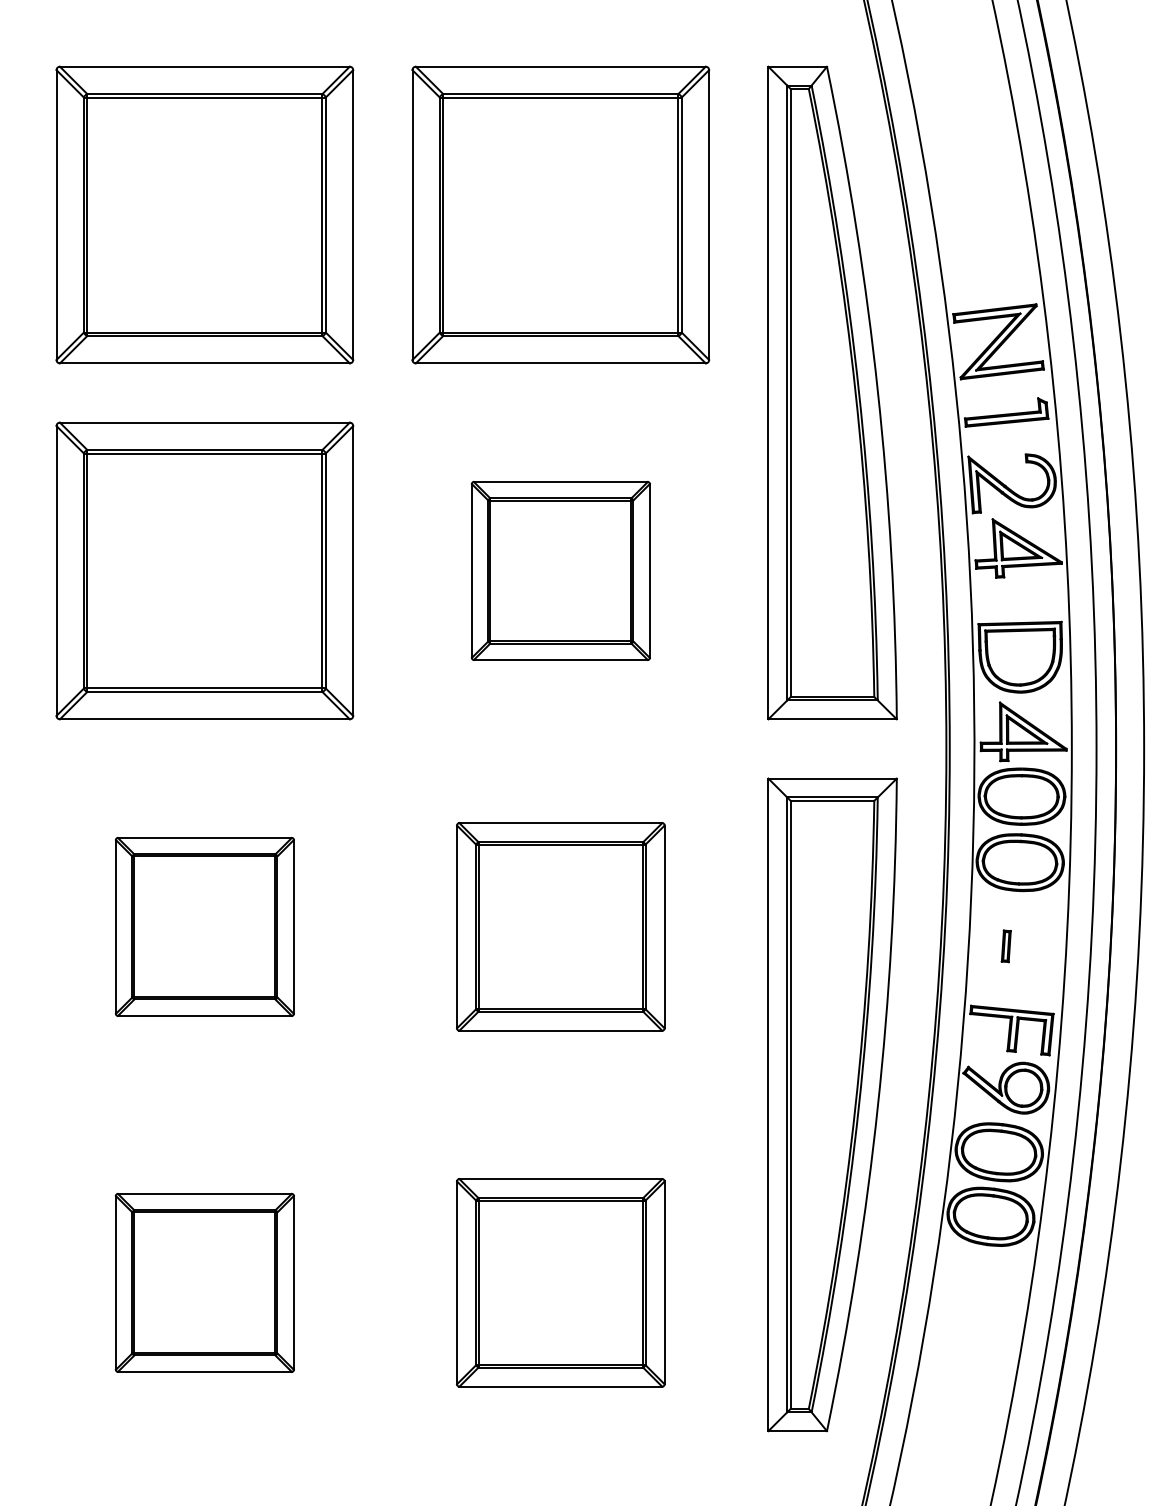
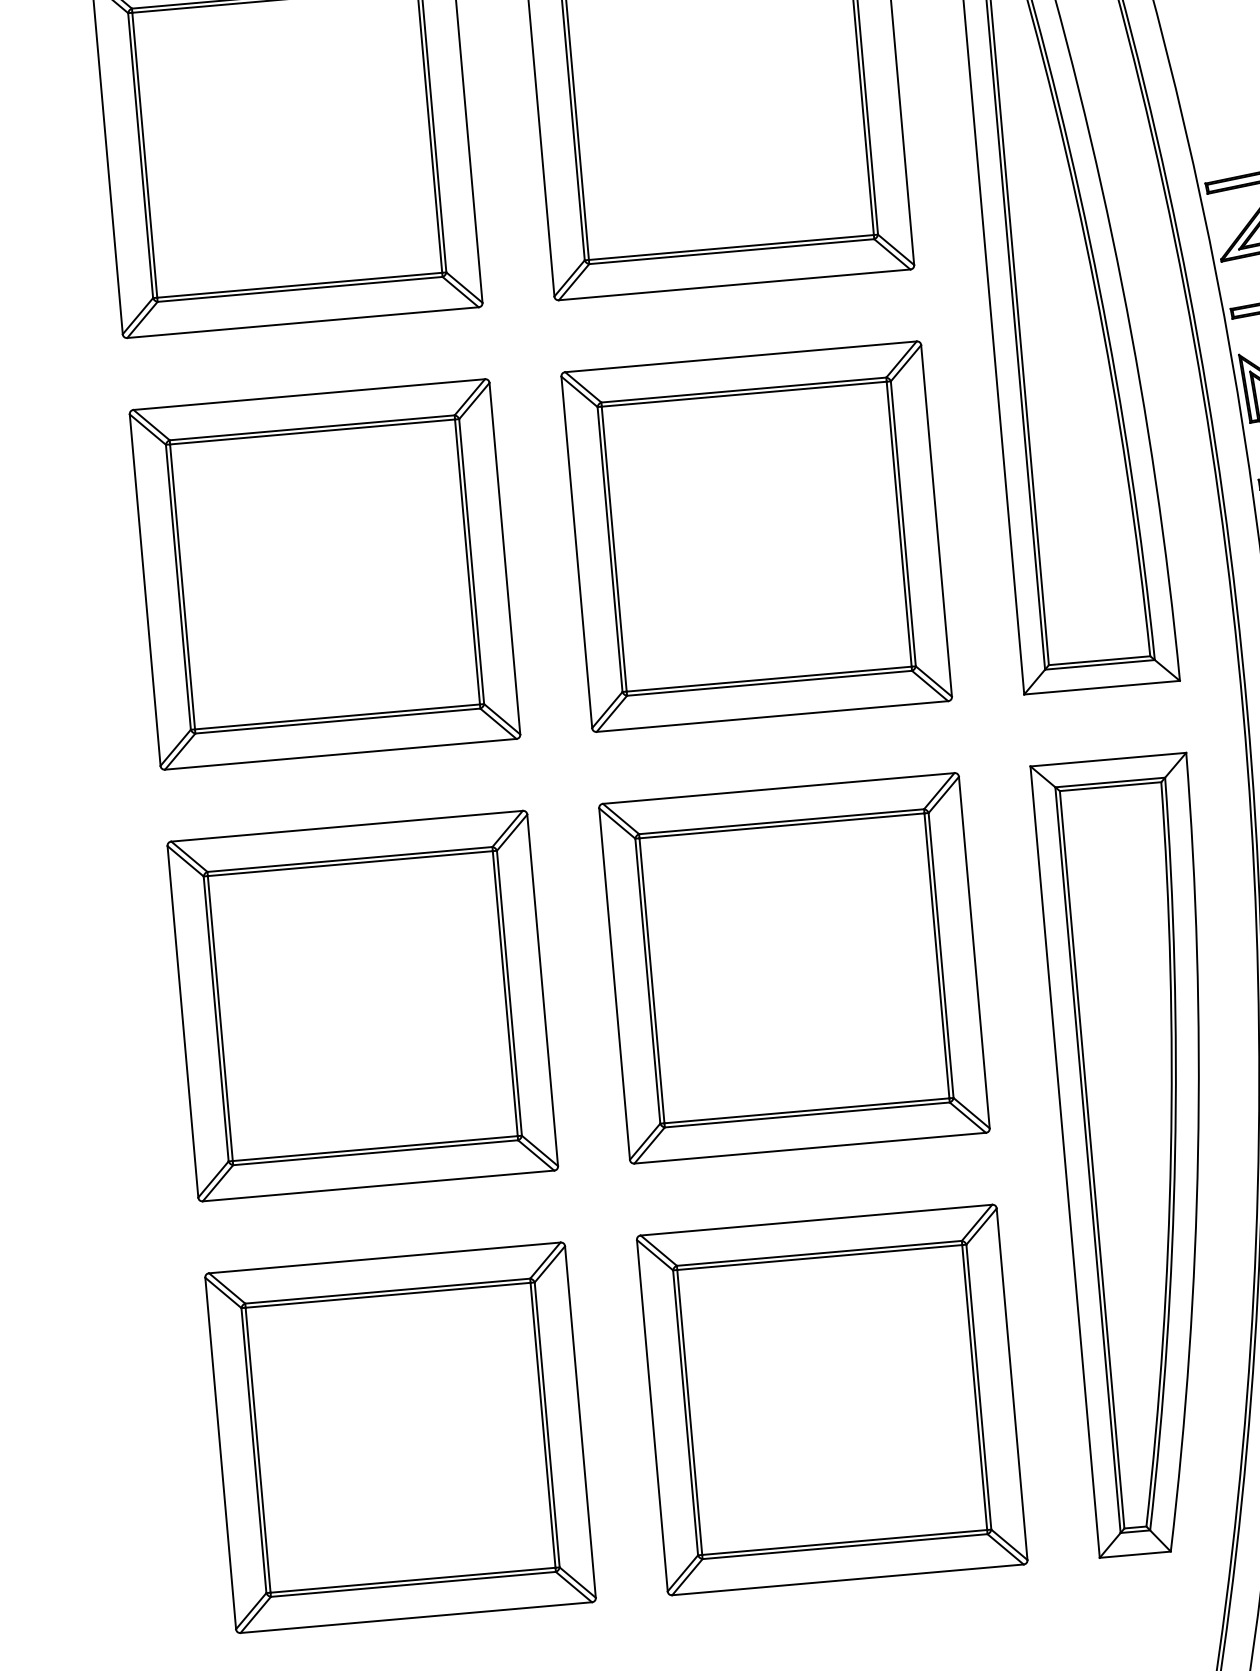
part: (560, 570) -> (756, 536), size x1.67
part: (204, 926) -> (362, 1005), size x1.67
part: (560, 926) -> (794, 967), size x1.43
part: (204, 1282) -> (400, 1437), size x1.67
part: (560, 1282) -> (831, 1399), size x1.43

